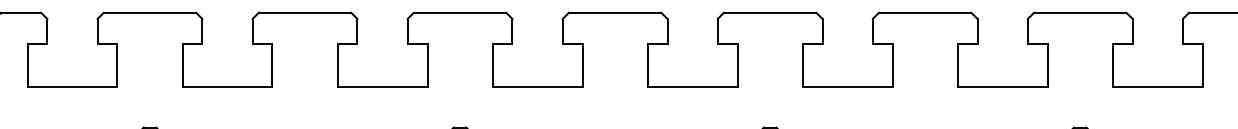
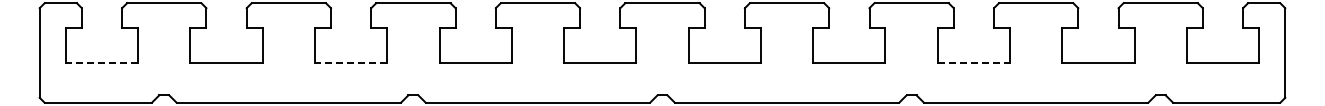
line: (71, 86) -> (101, 62), solid -> dashed
line: (381, 86) -> (350, 62), solid -> dashed
line: (1158, 86) -> (974, 62), solid -> dashed

